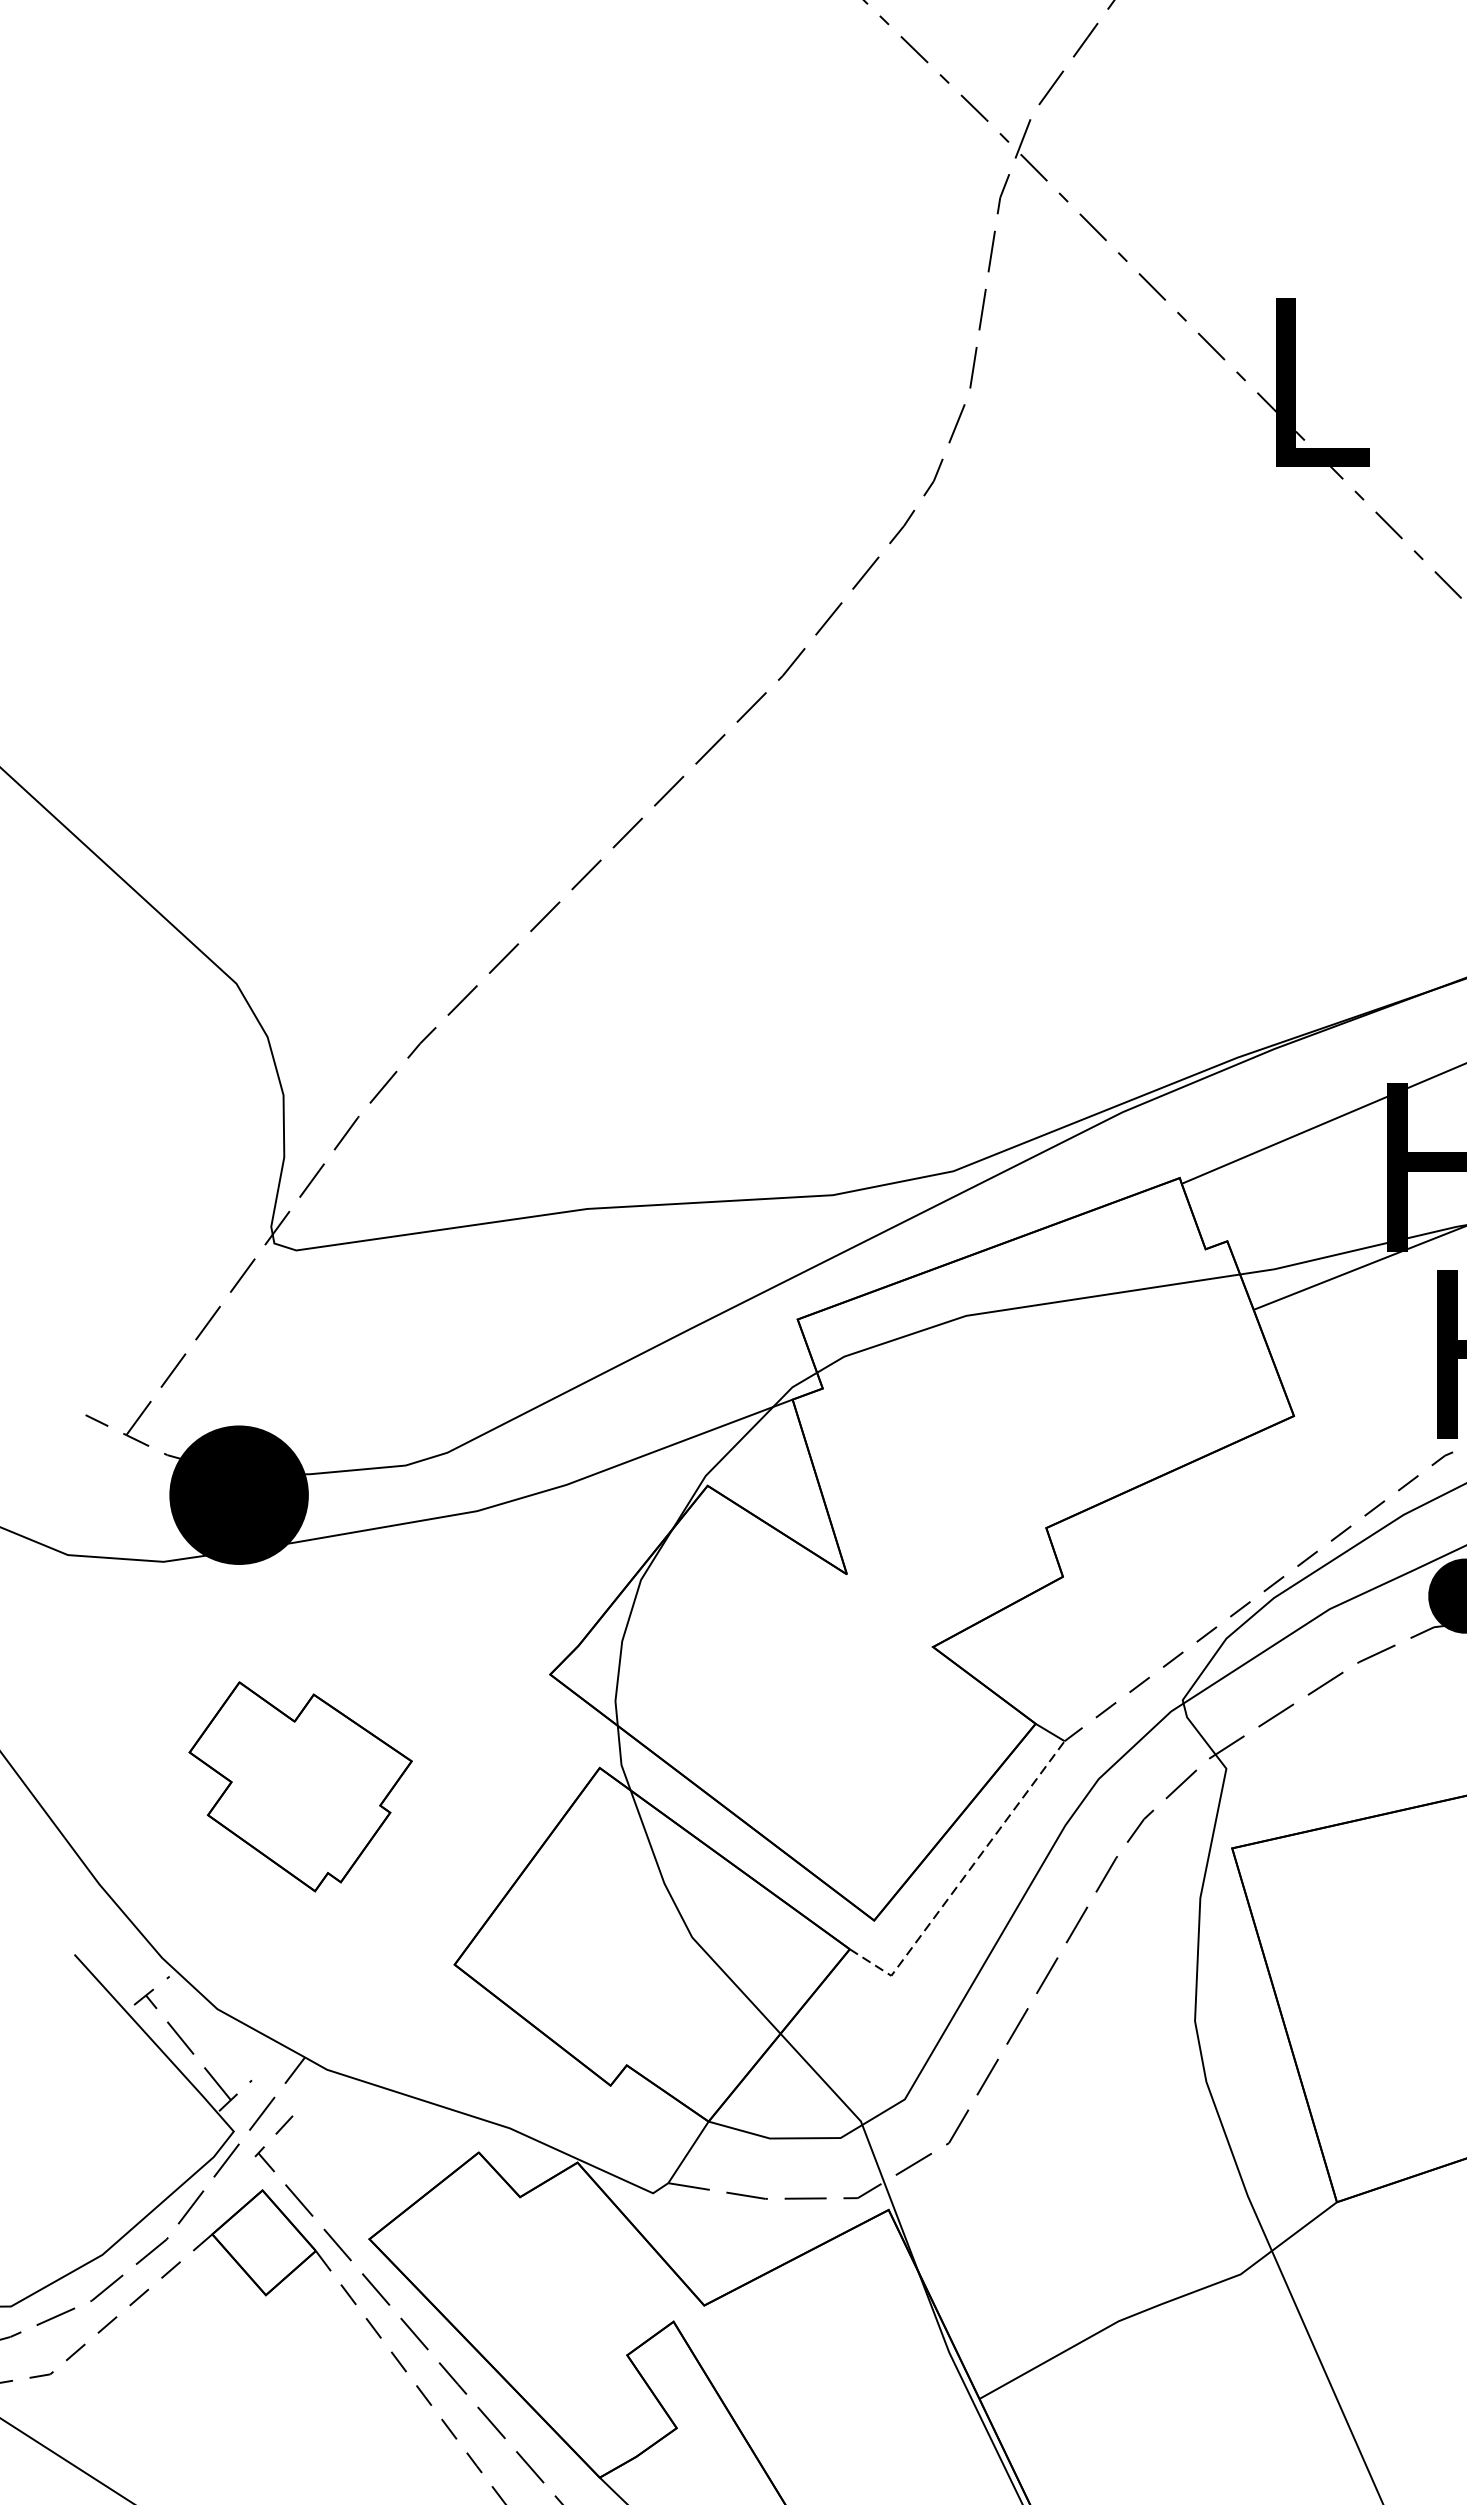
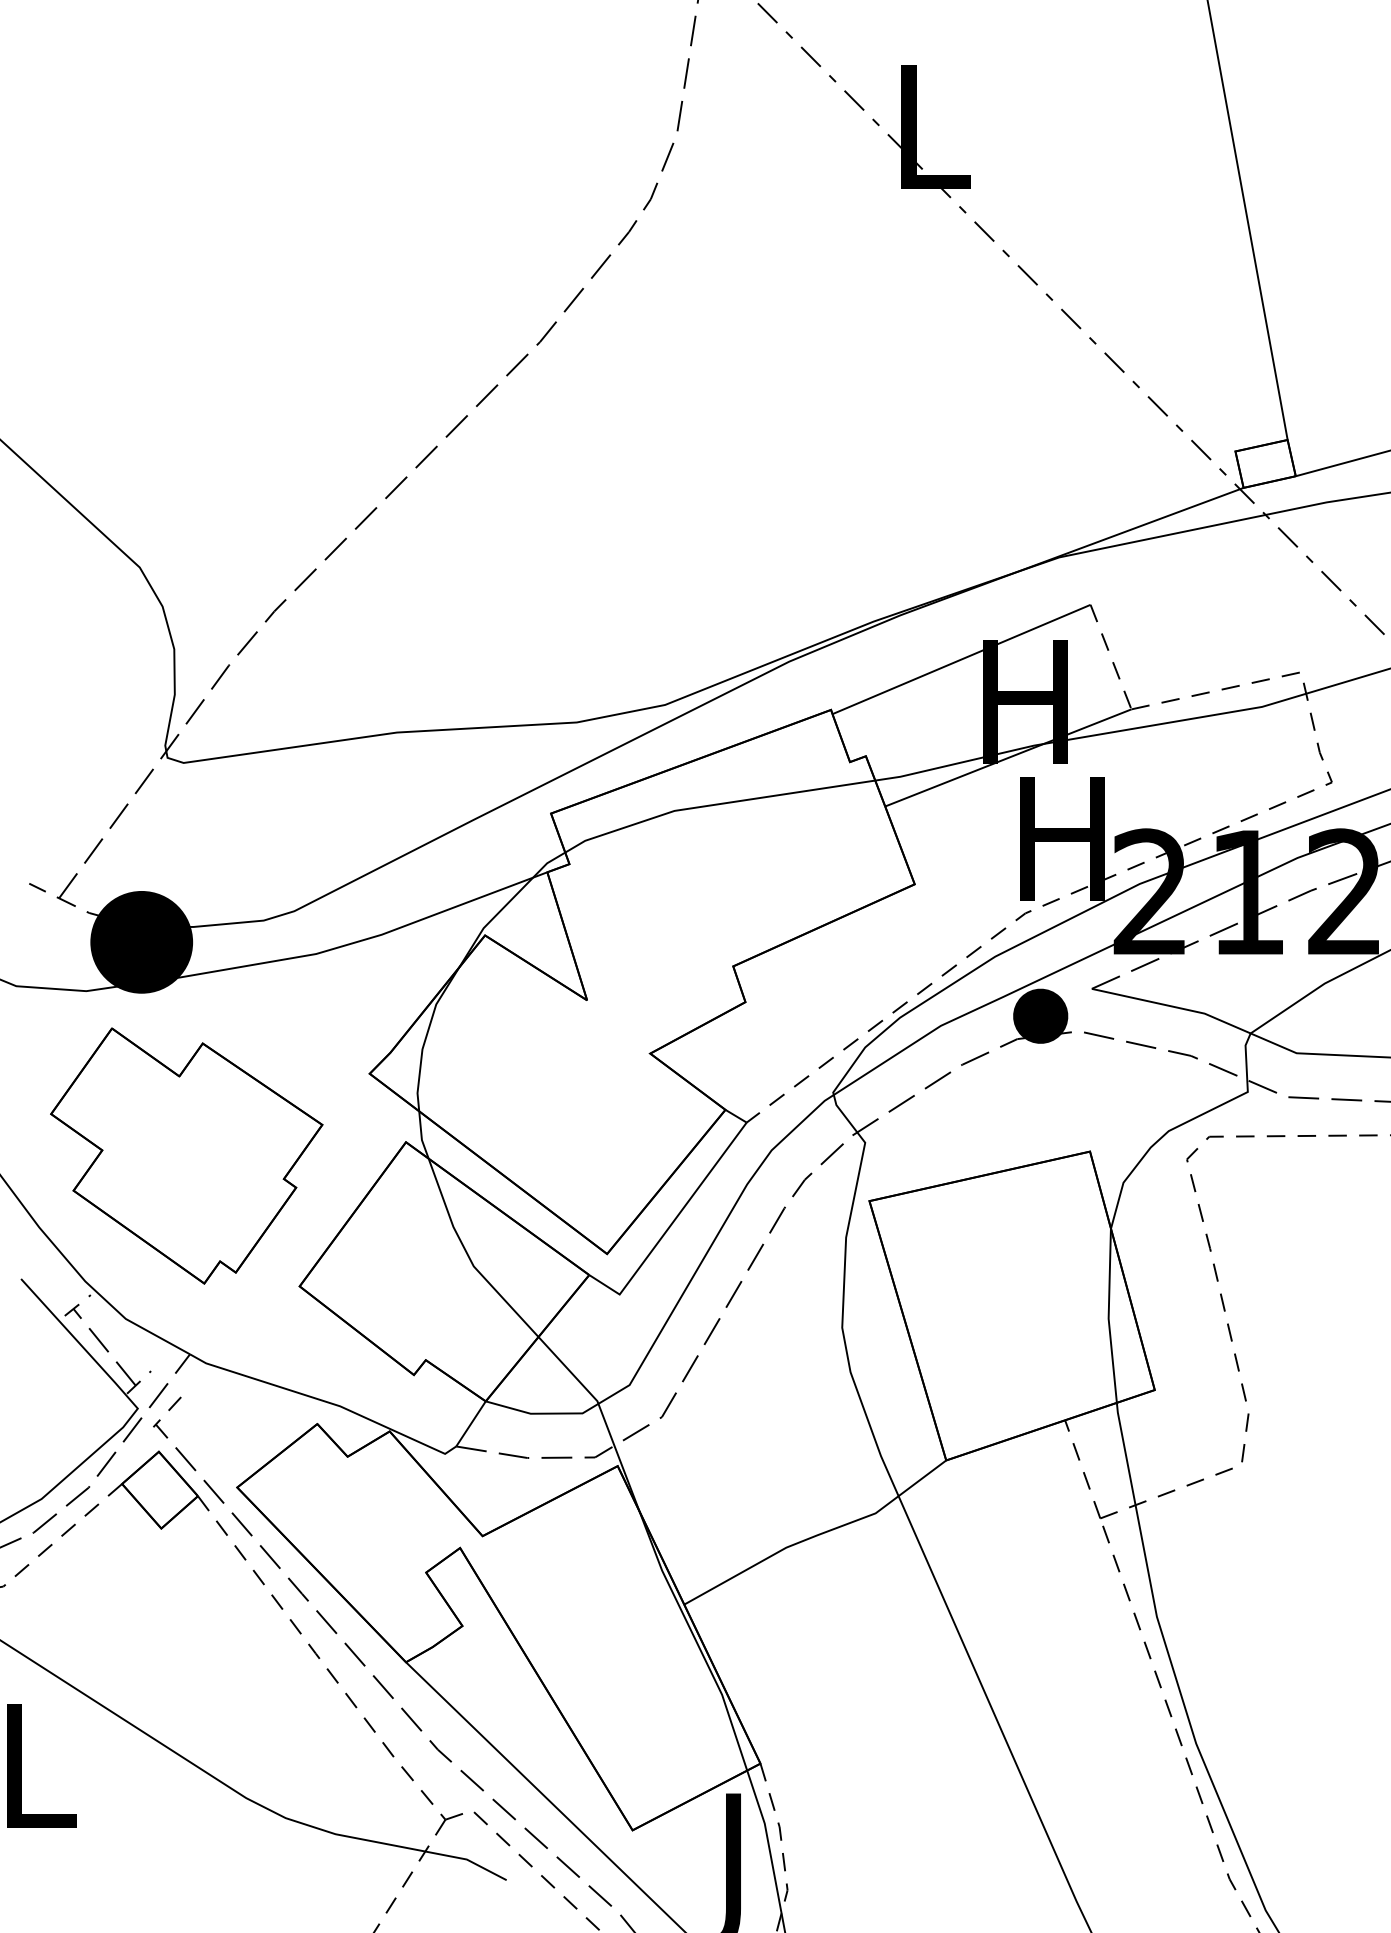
part: (300, 1786) -> (186, 1155), size x1.67
line: (962, 1878) -> (671, 1223), dashed -> solid

